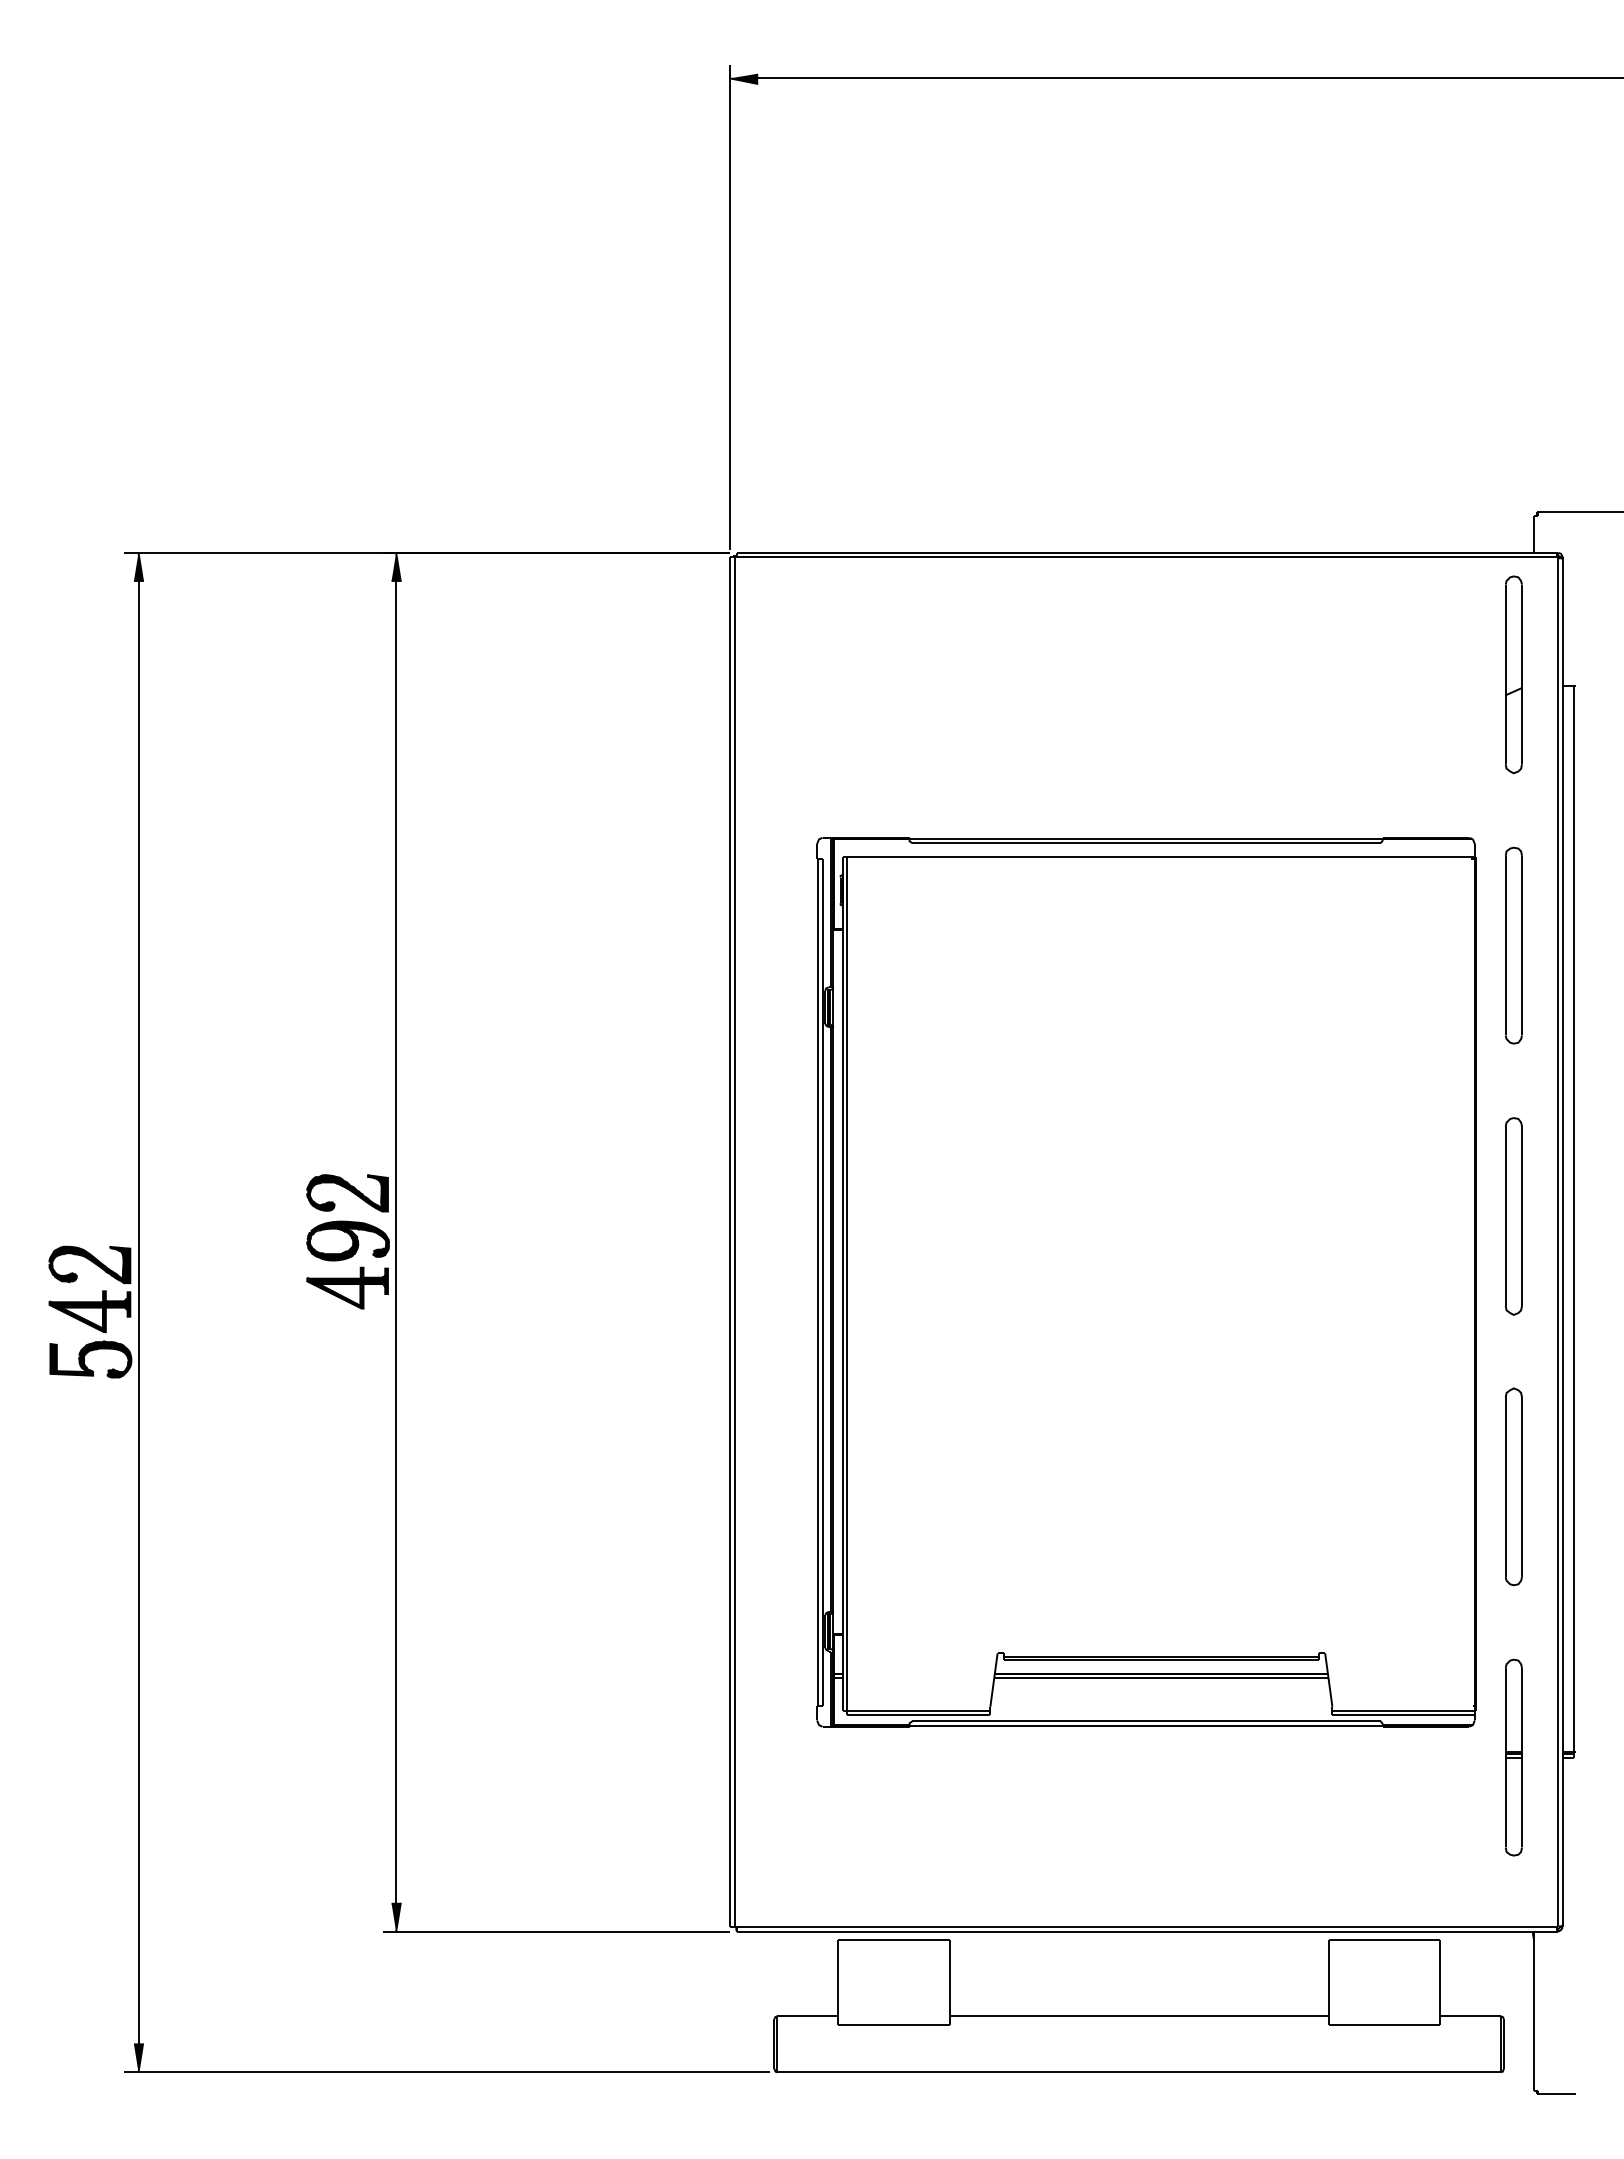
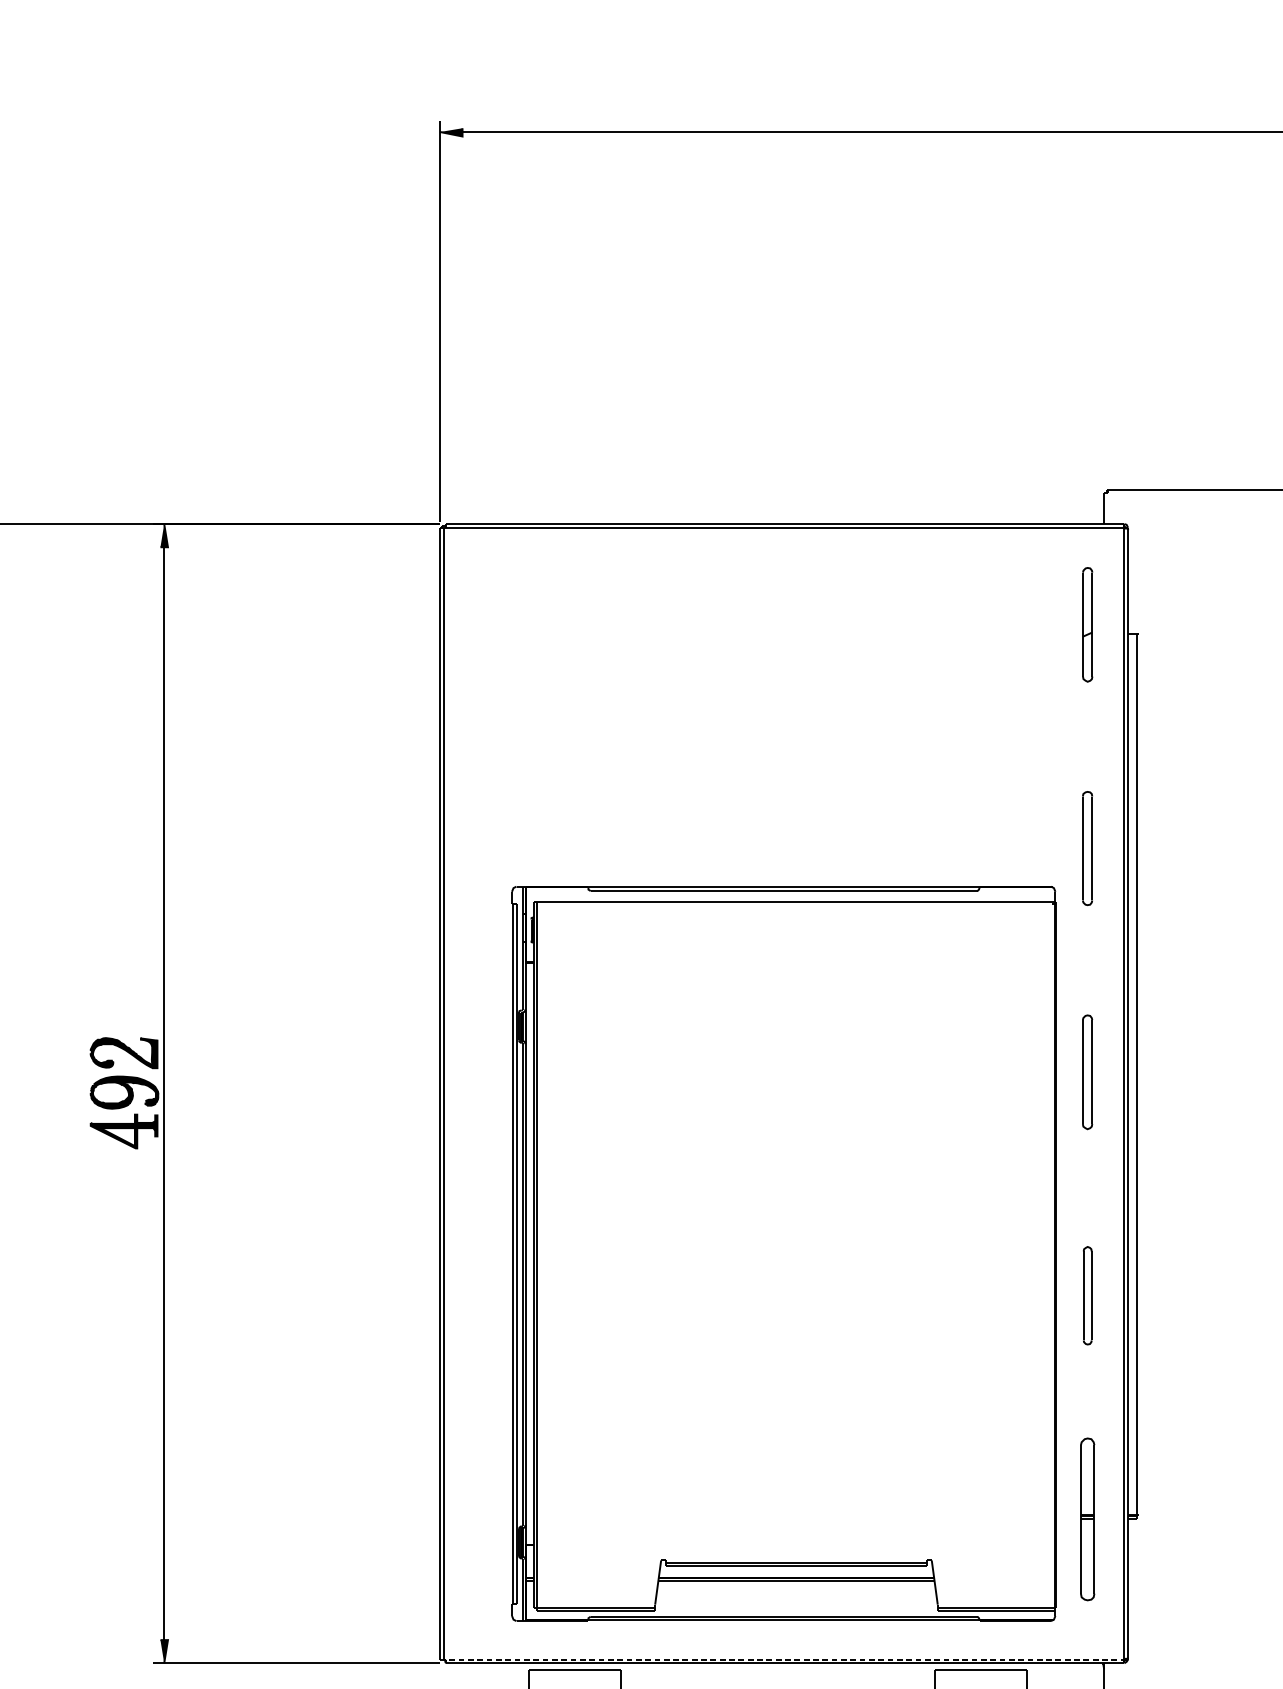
part: (1513, 674) -> (1087, 624), size x0.7
part: (1513, 945) -> (1087, 848), size x0.7
part: (1513, 1216) -> (1087, 1072), size x0.7
part: (1146, 1282) -> (784, 1254), moved
part: (1513, 1486) -> (1087, 1295), size x0.6
line: (1143, 1927) -> (781, 1659), solid -> dashed

